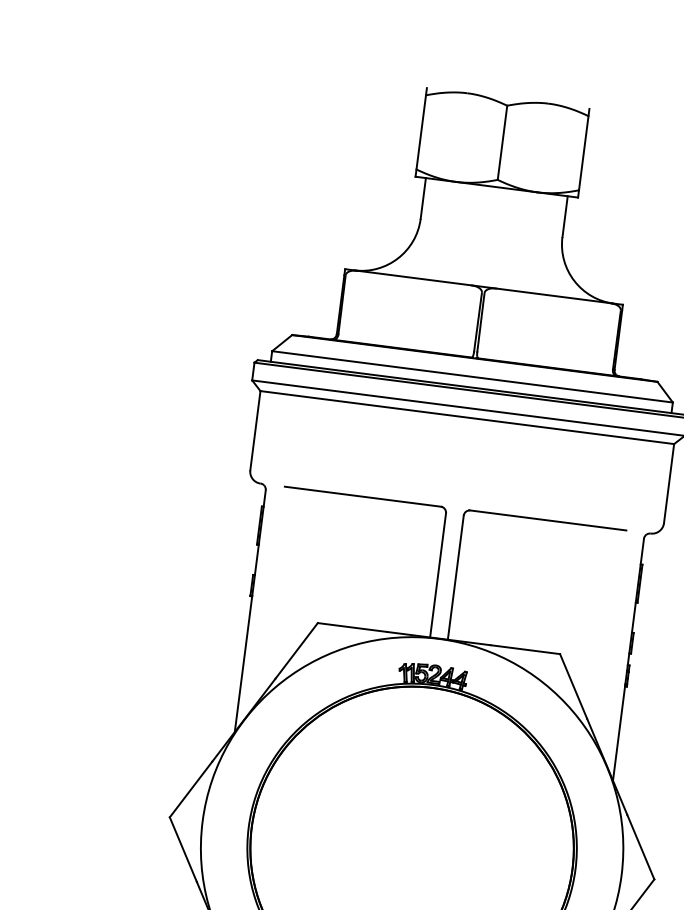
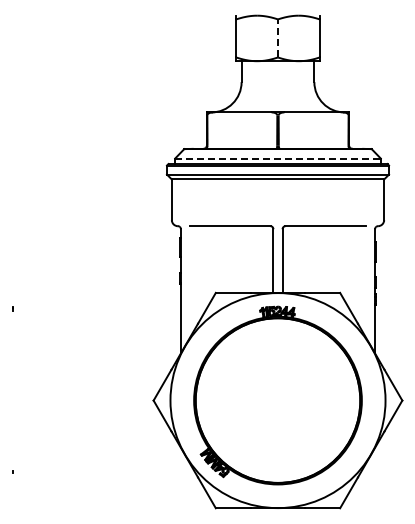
line: (503, 141) -> (278, 37), solid -> dashed
line: (473, 376) -> (278, 158), solid -> dashed

